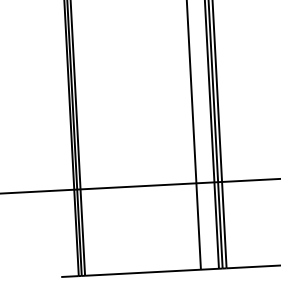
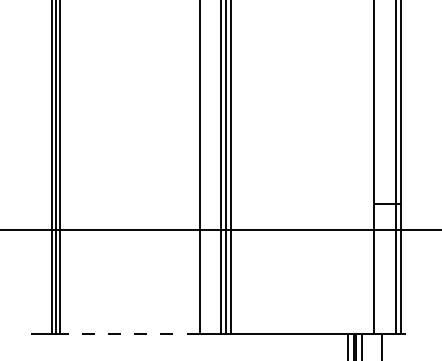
line: (142, 272) -> (129, 334), solid -> dashed

